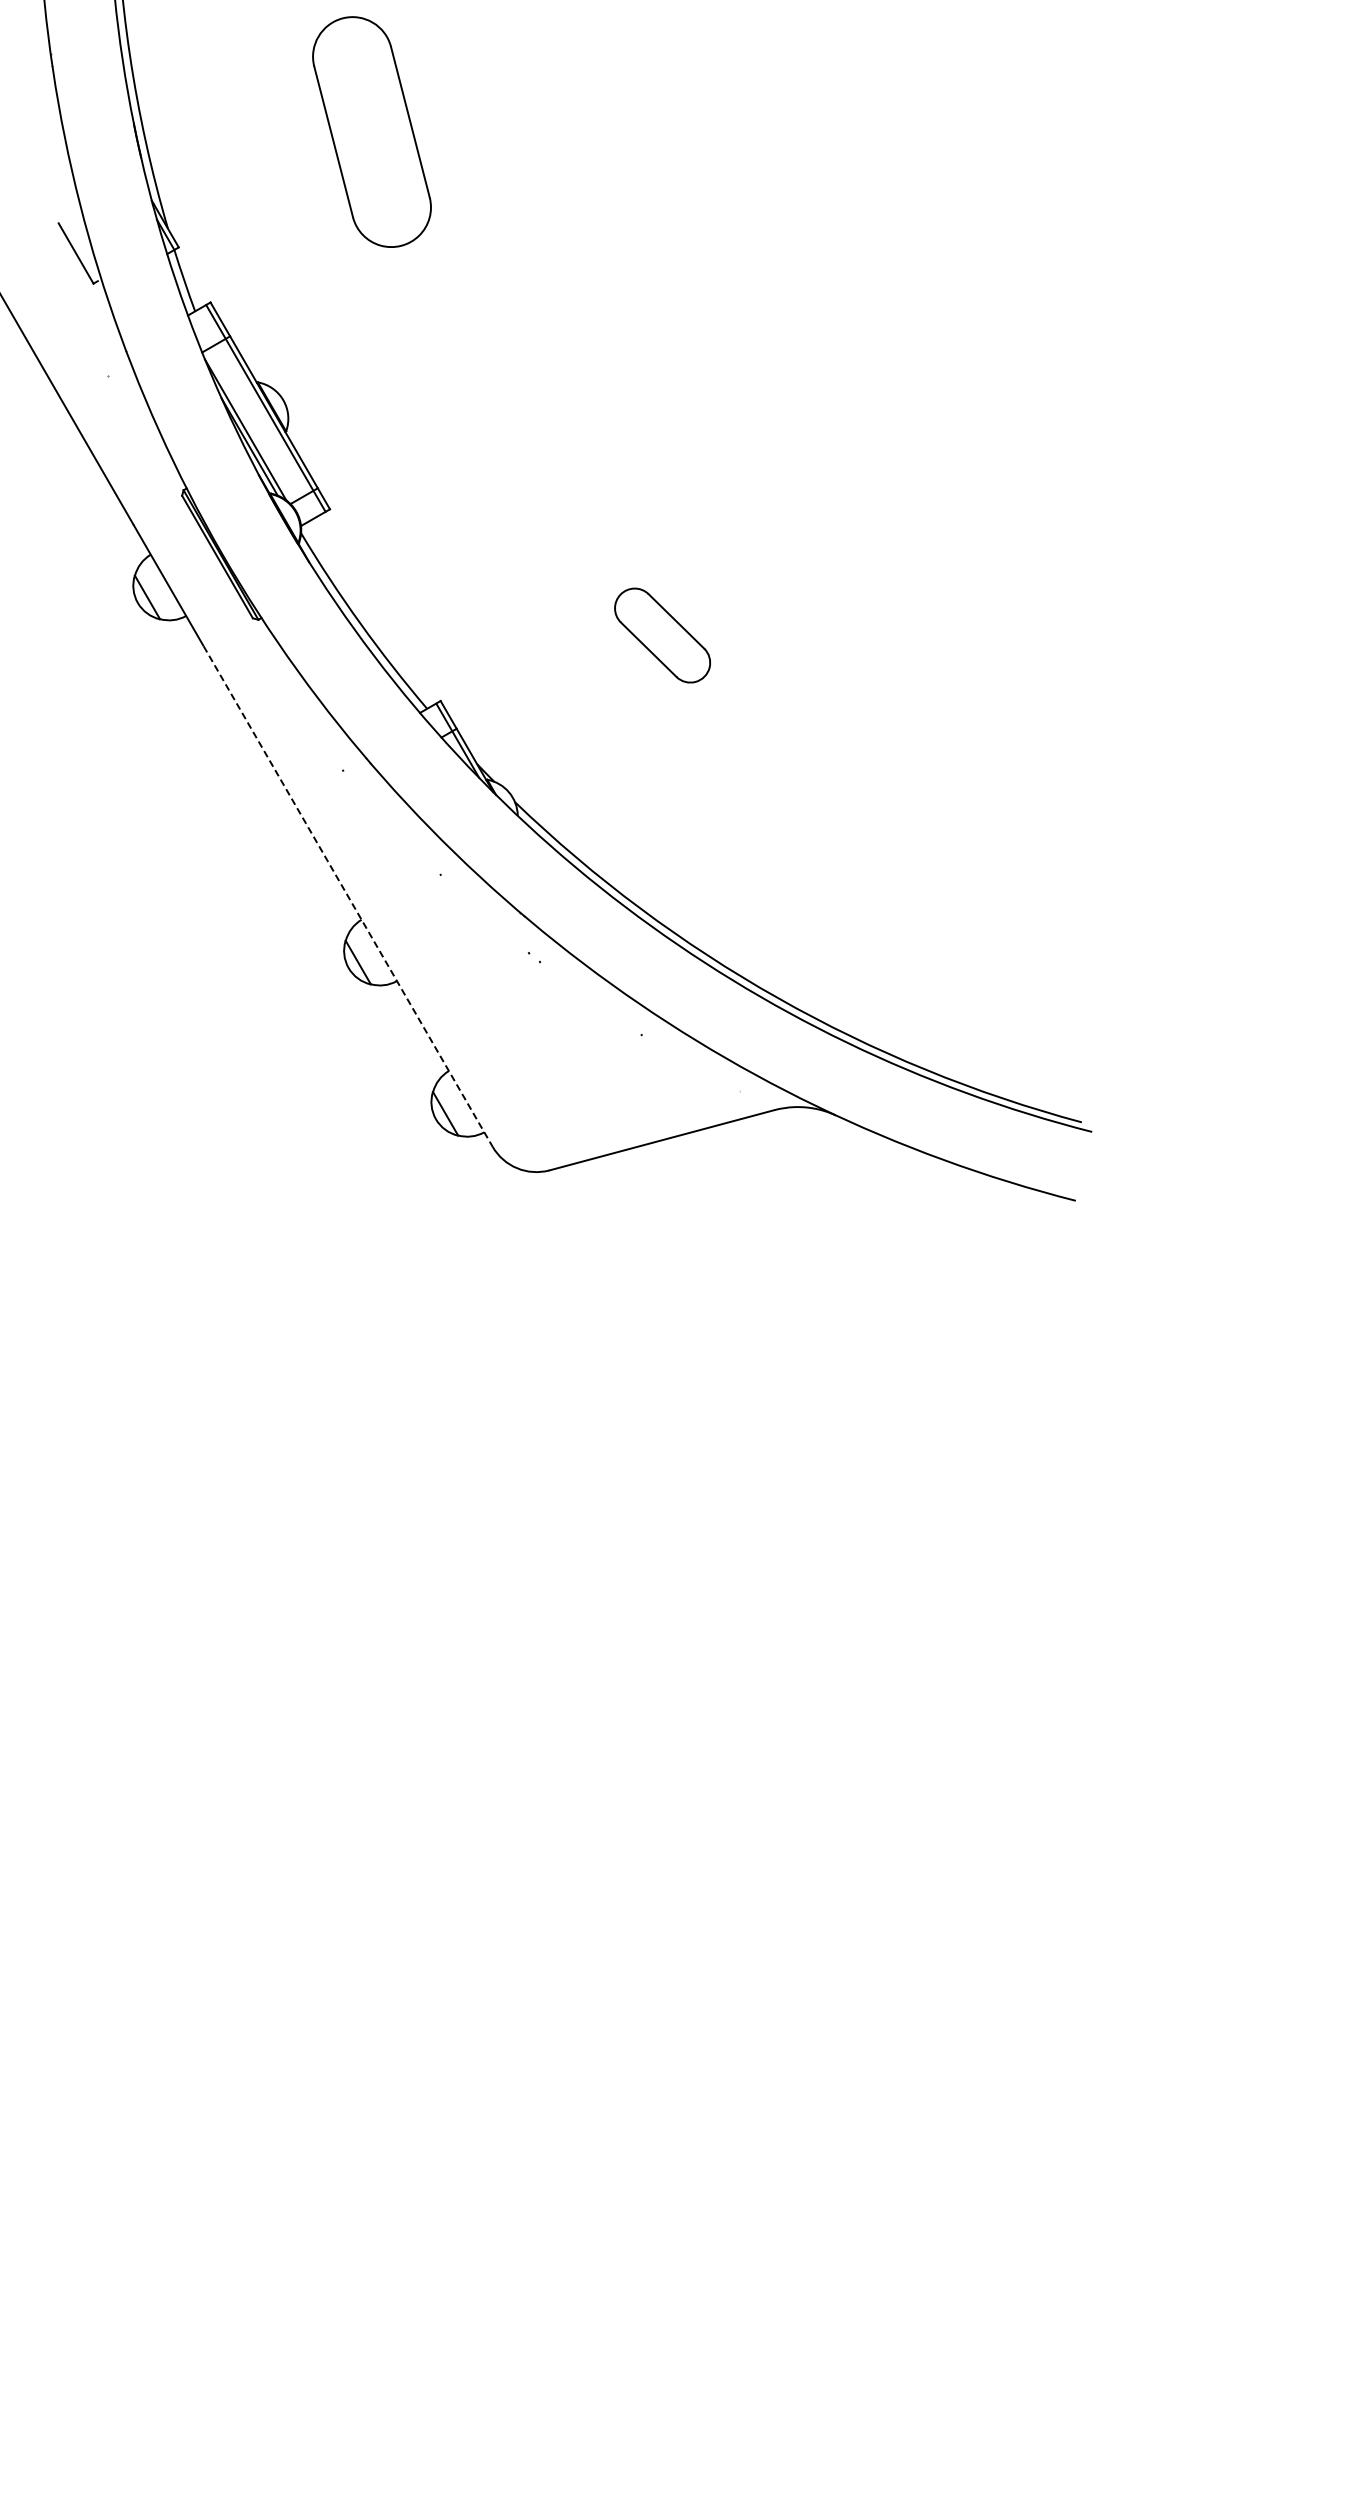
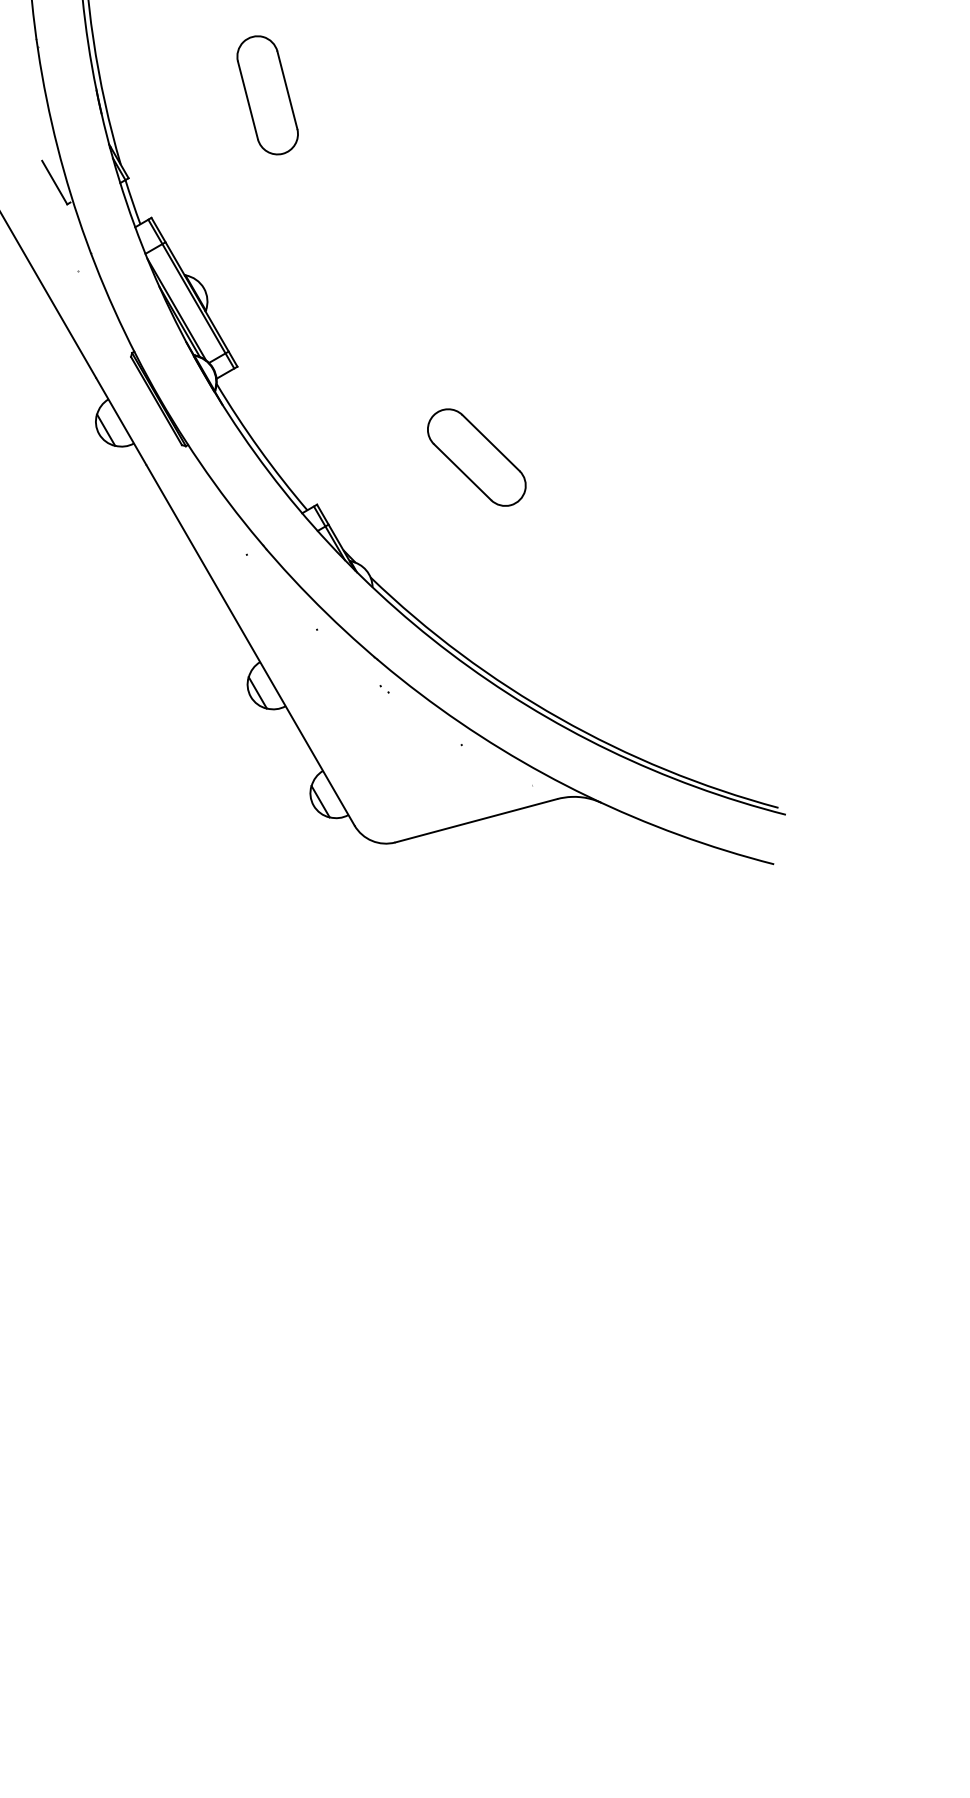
part: (371, 132) -> (267, 95), size x0.71
part: (662, 635) -> (476, 457), size x1.43
line: (348, 897) -> (250, 646), dashed -> solid

